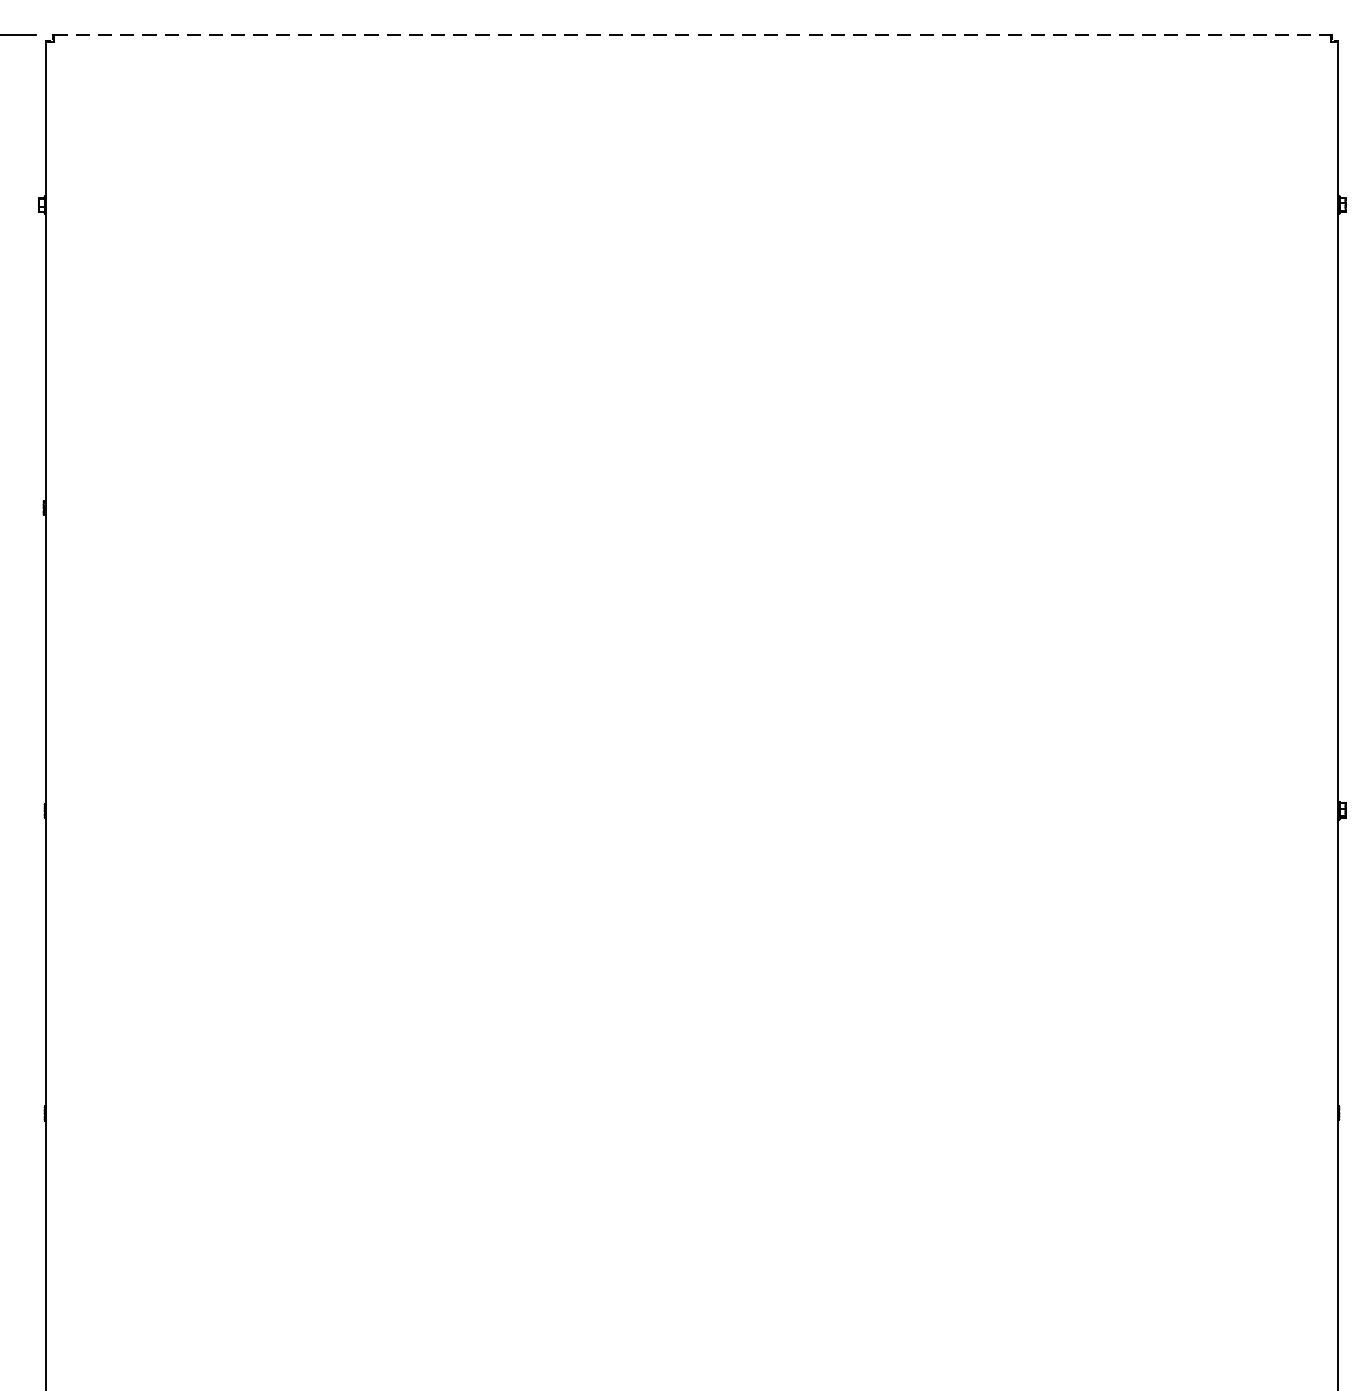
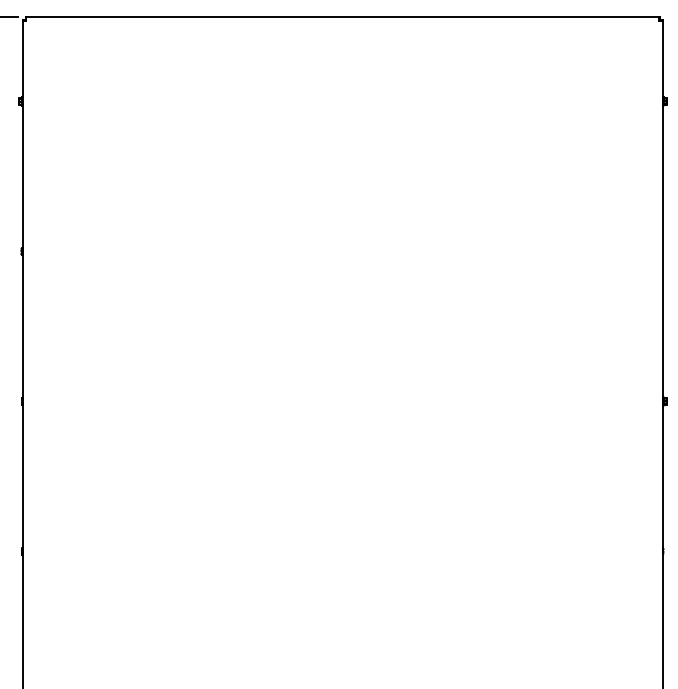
line: (693, 35) -> (343, 17), dashed -> solid

